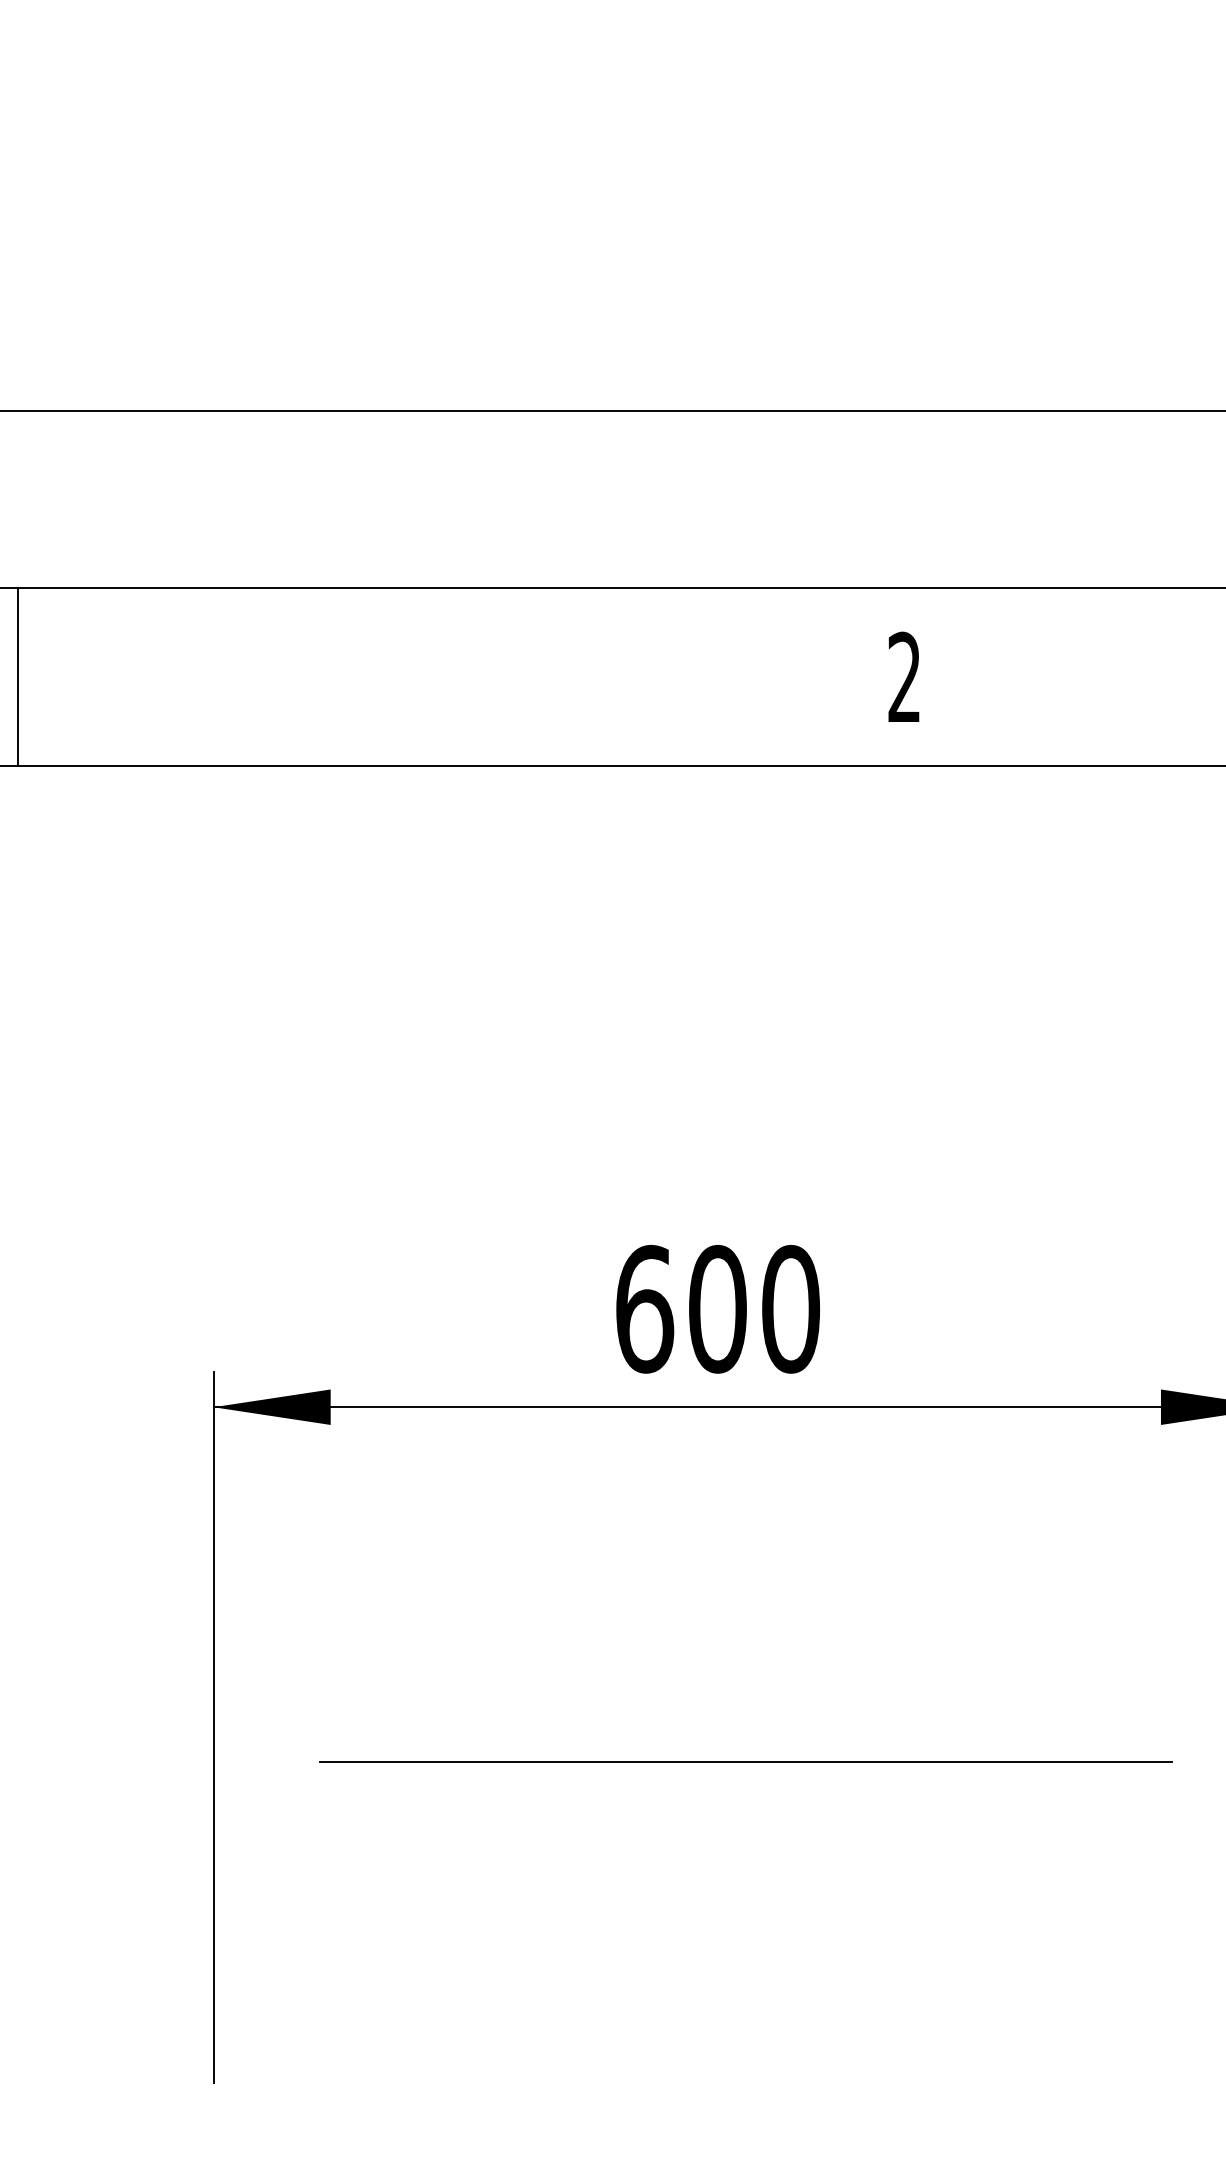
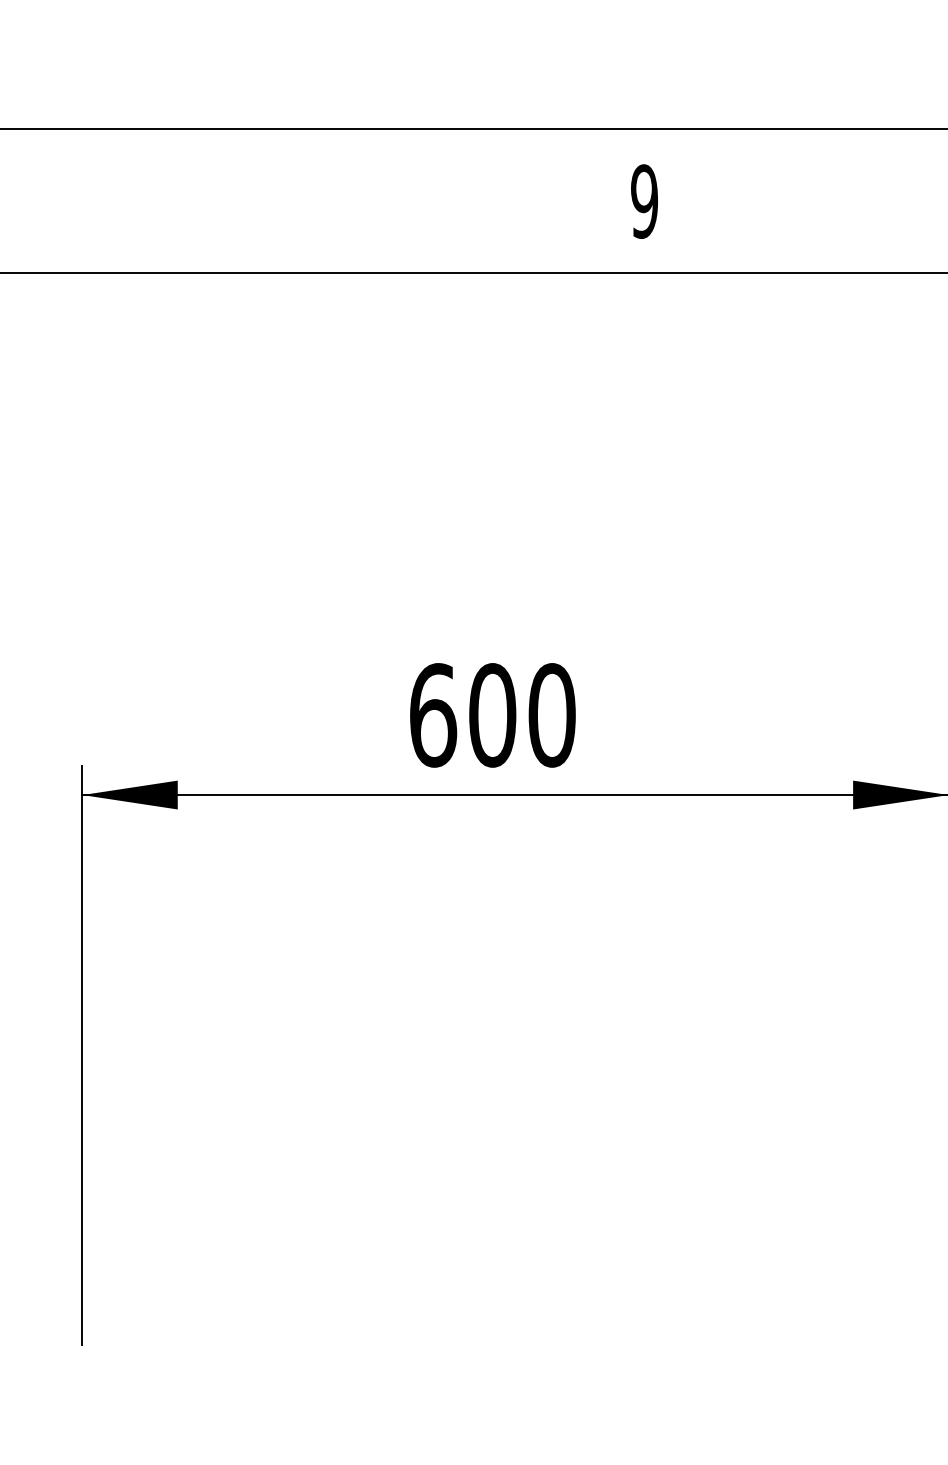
text: (904, 677) -> (644, 201), 2 -> 9
line: (745, 1762) -> (515, 1084), removed

